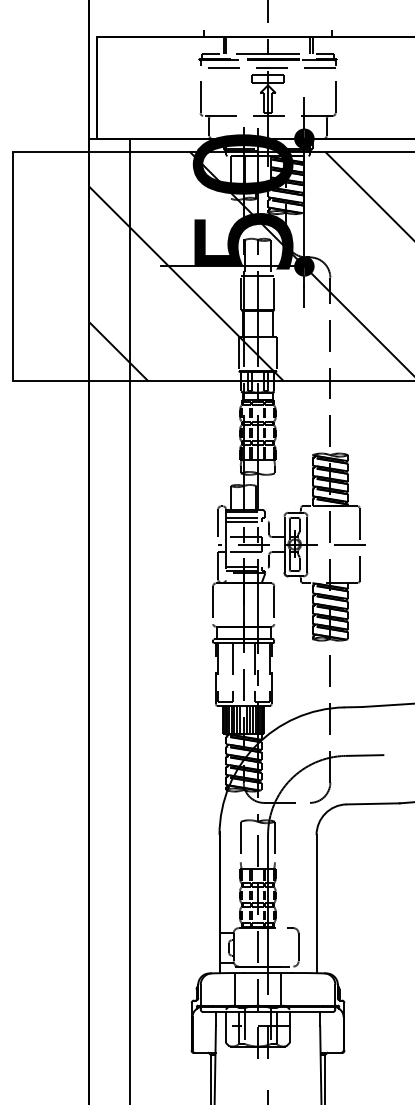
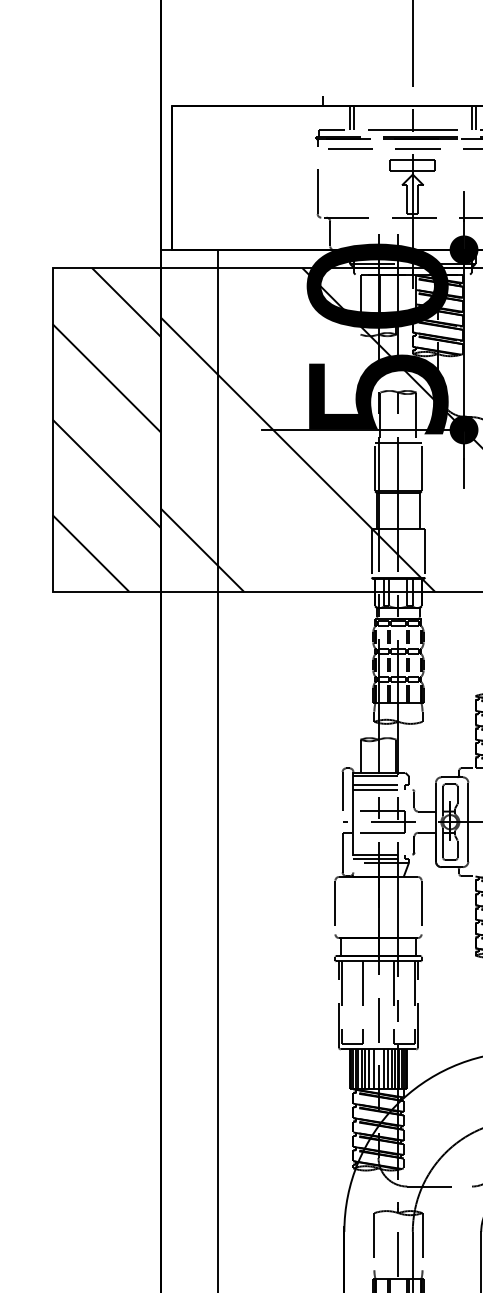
hatch: (50, 266) -> (105, 430), added

